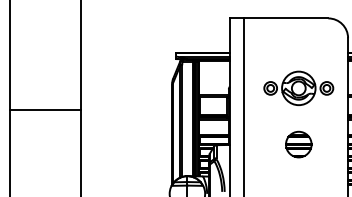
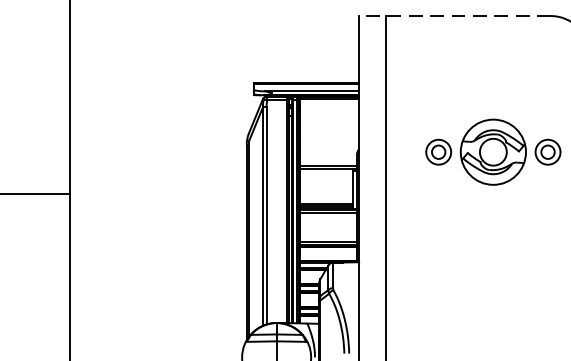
line: (278, 18) -> (453, 16), solid -> dashed
part: (298, 144) -> (492, 261), removed

